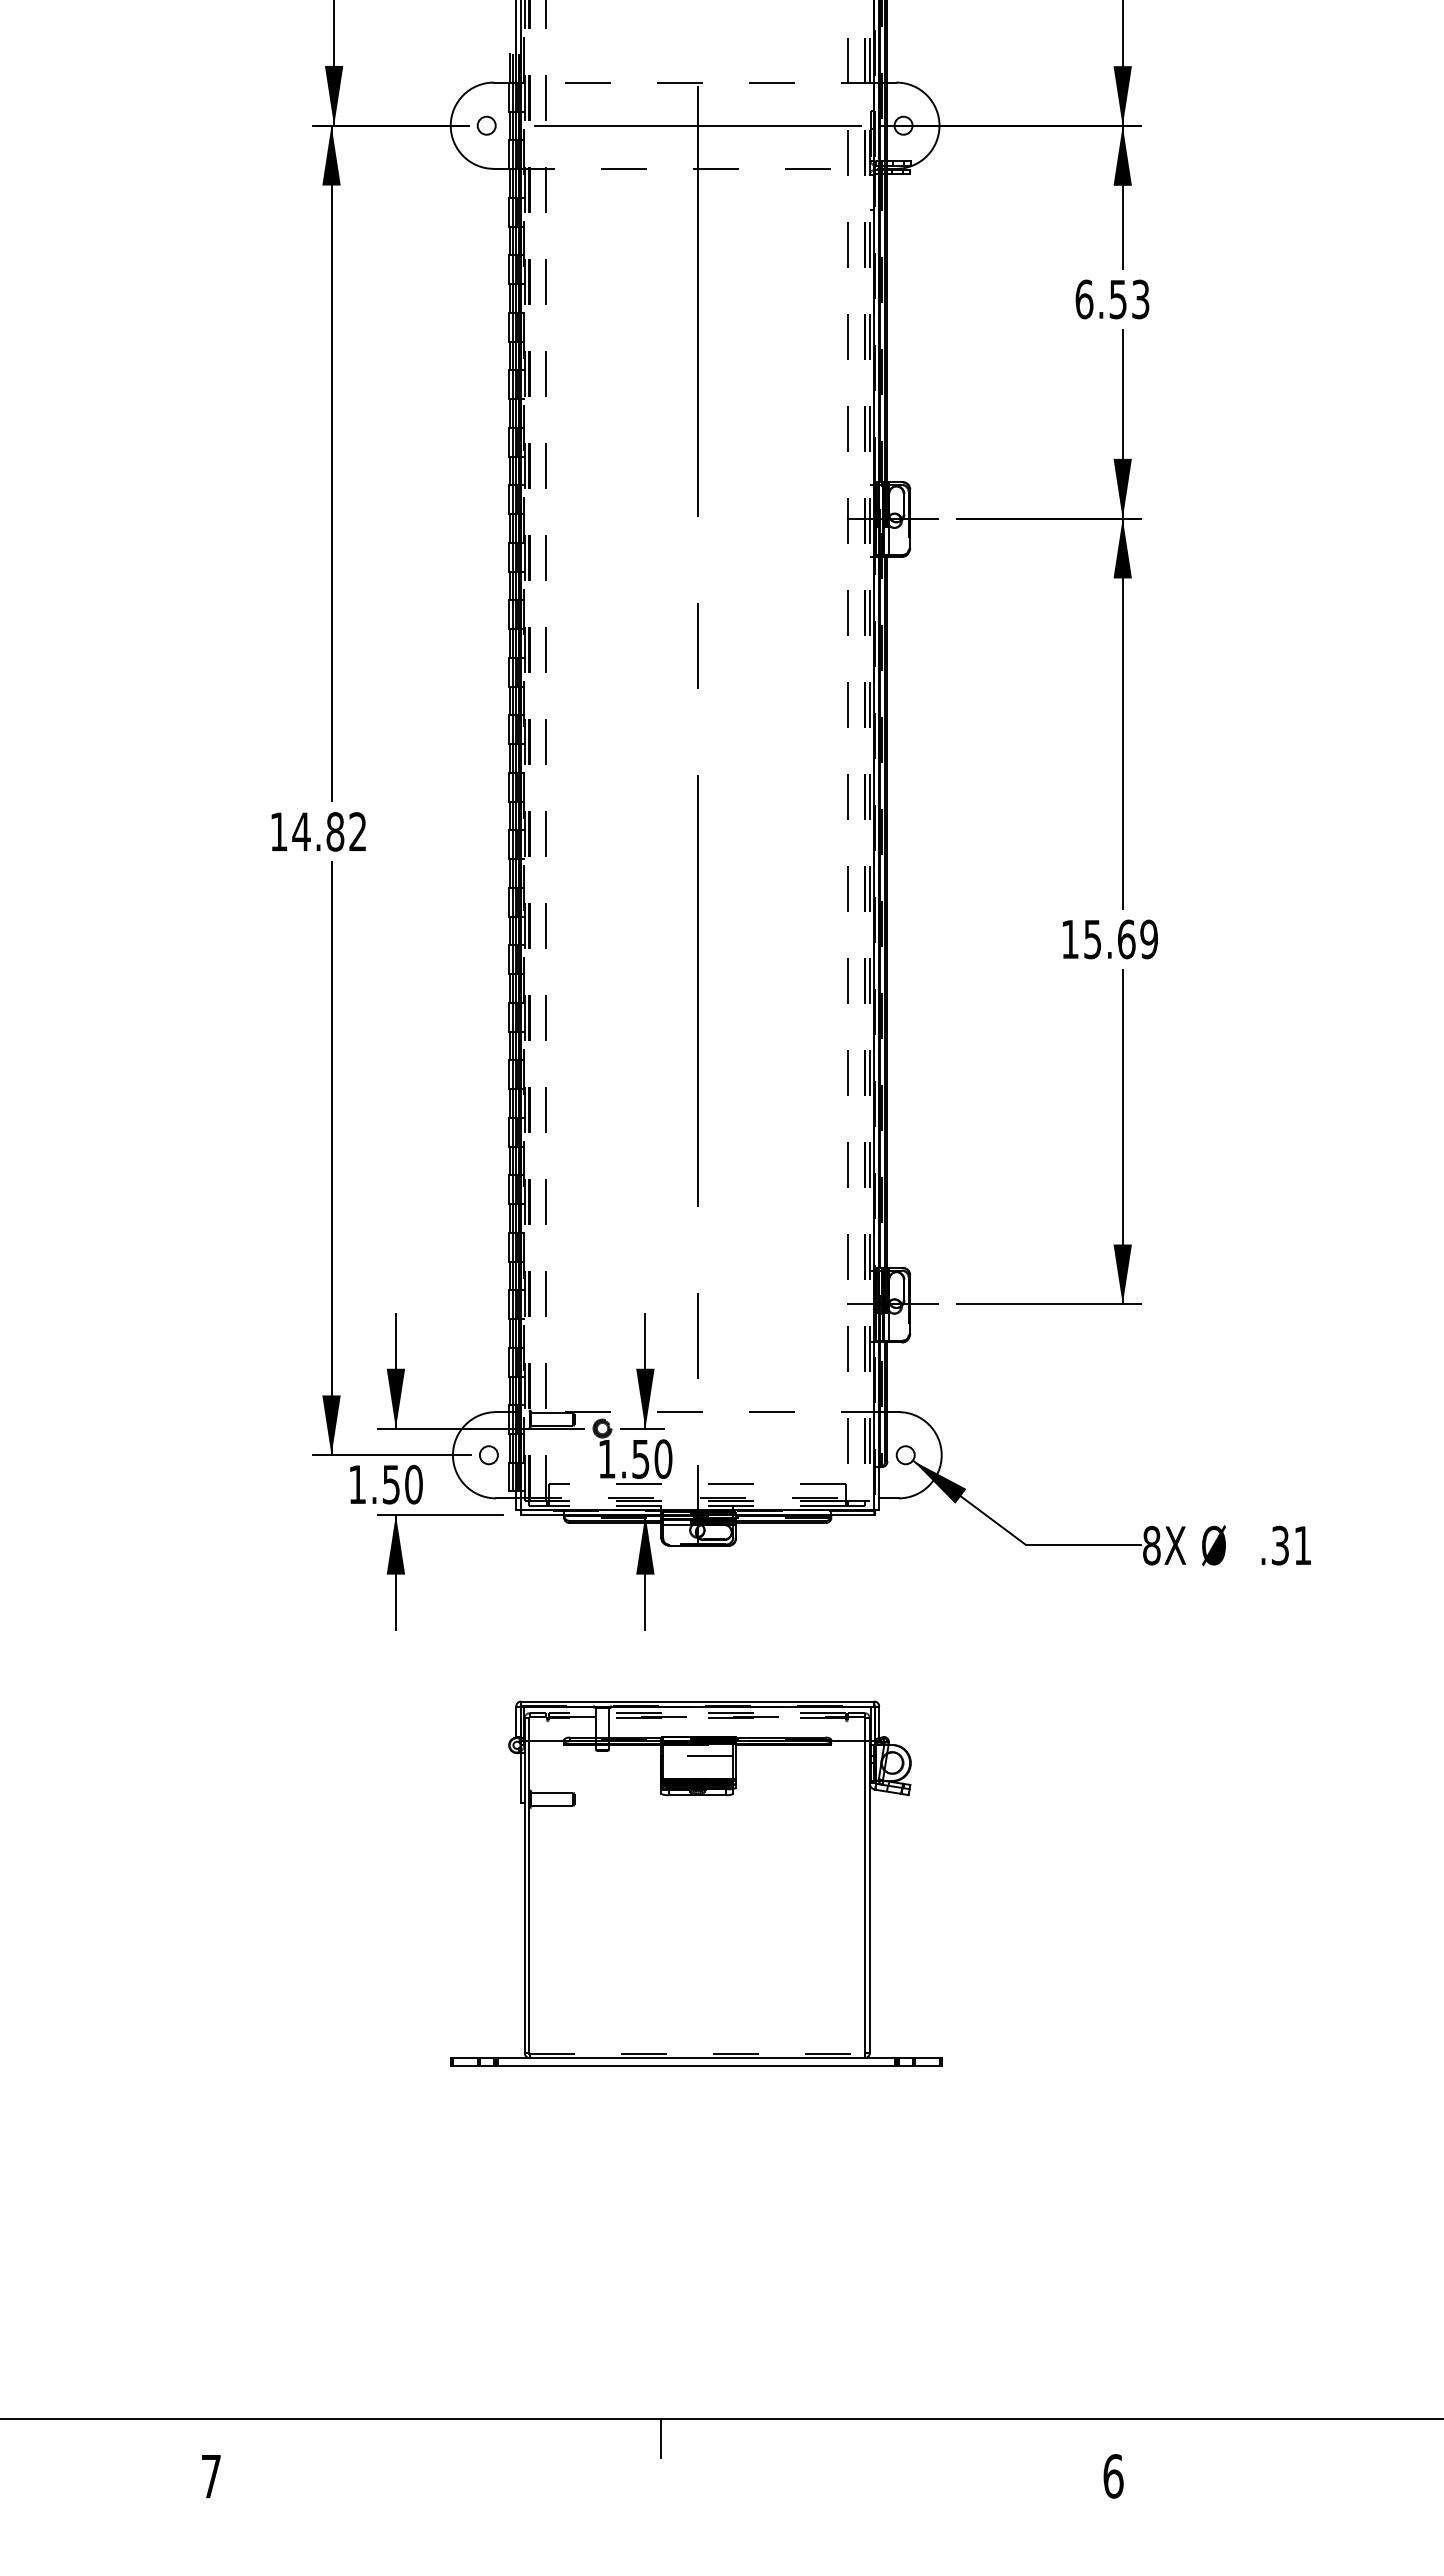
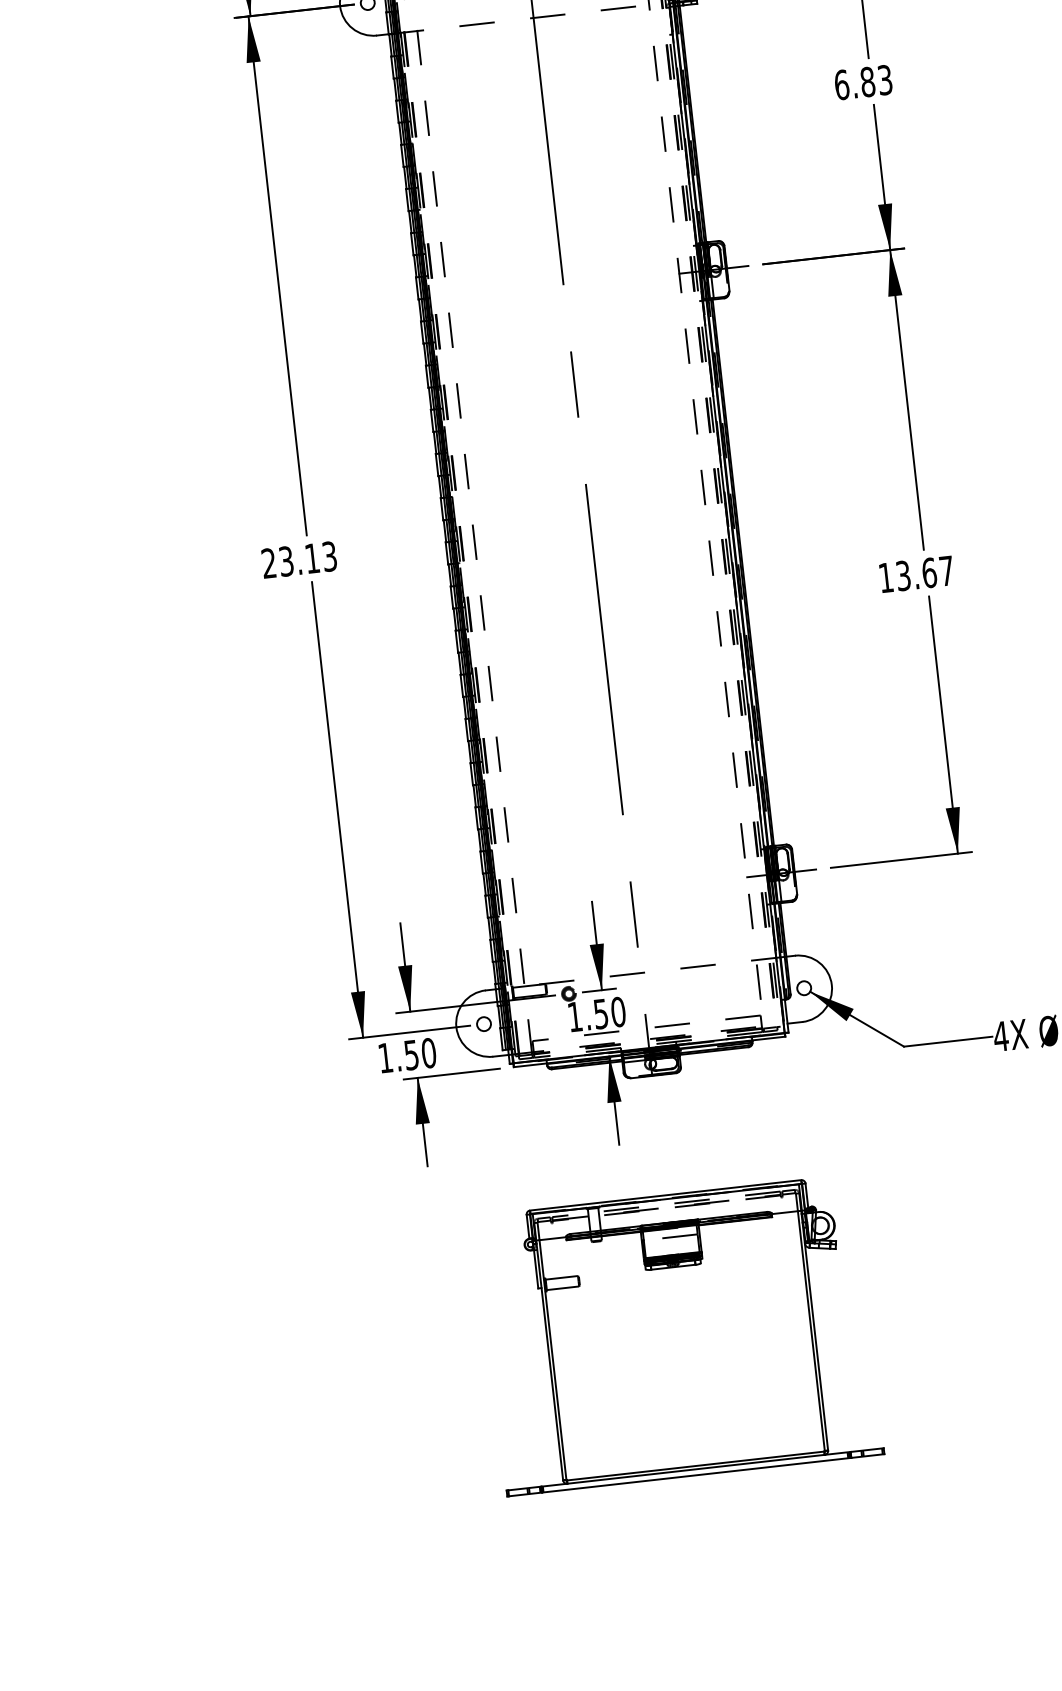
text: (1118, 299) -> (868, 82), 6.53 -> 6.83
text: (318, 831) -> (299, 559), 14.82 -> 23.13
text: (1120, 939) -> (924, 573), 15.69 -> 13.67
text: (1151, 1545) -> (1000, 1036), 8X -> 4X
line: (697, 2053) -> (695, 1465), dashed -> solid

